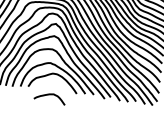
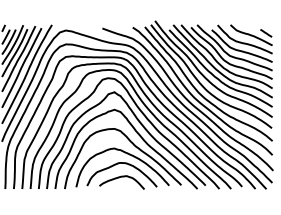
curve: (48, 95) -> (119, 178), moved

